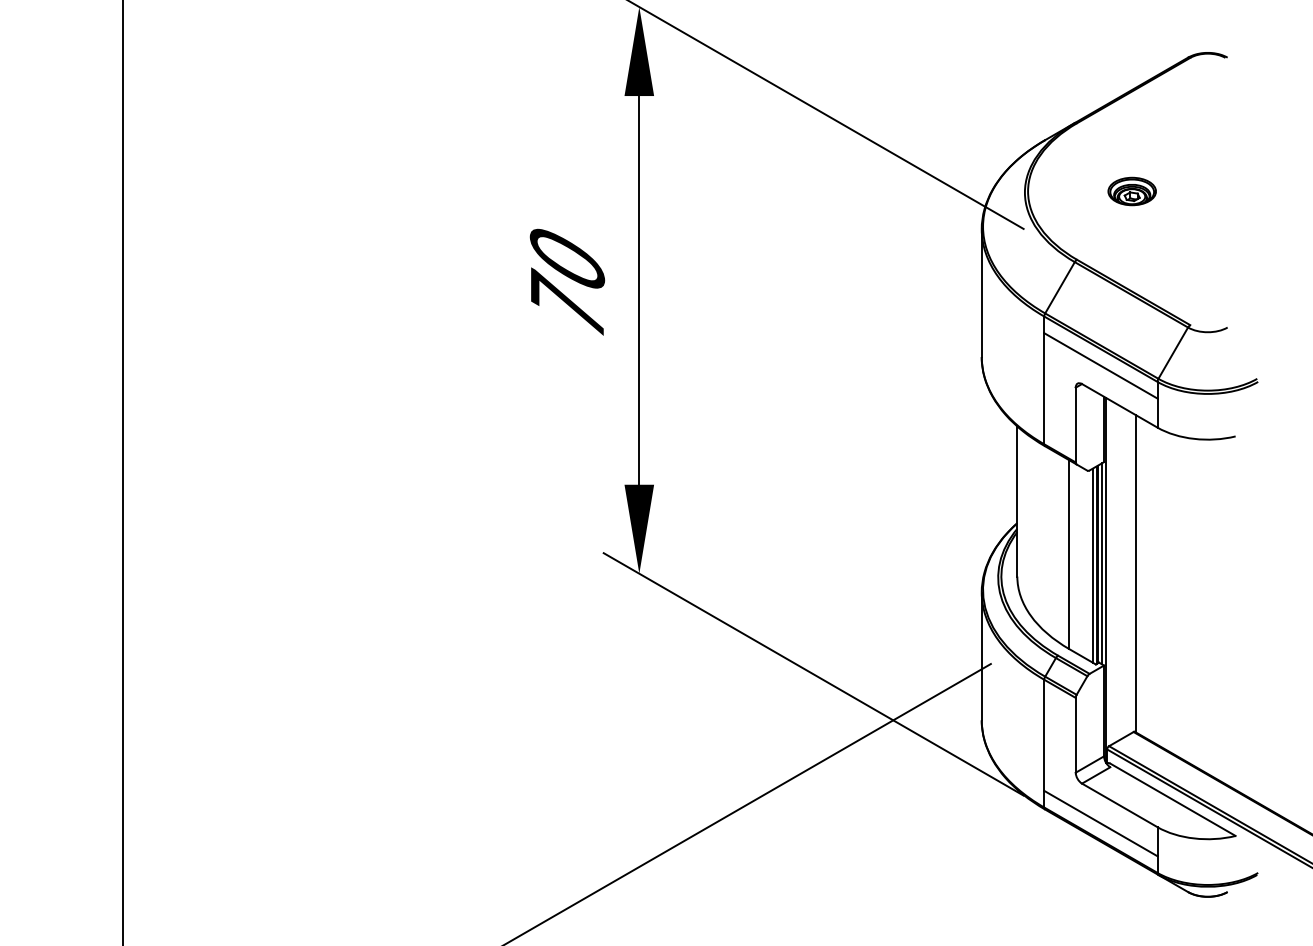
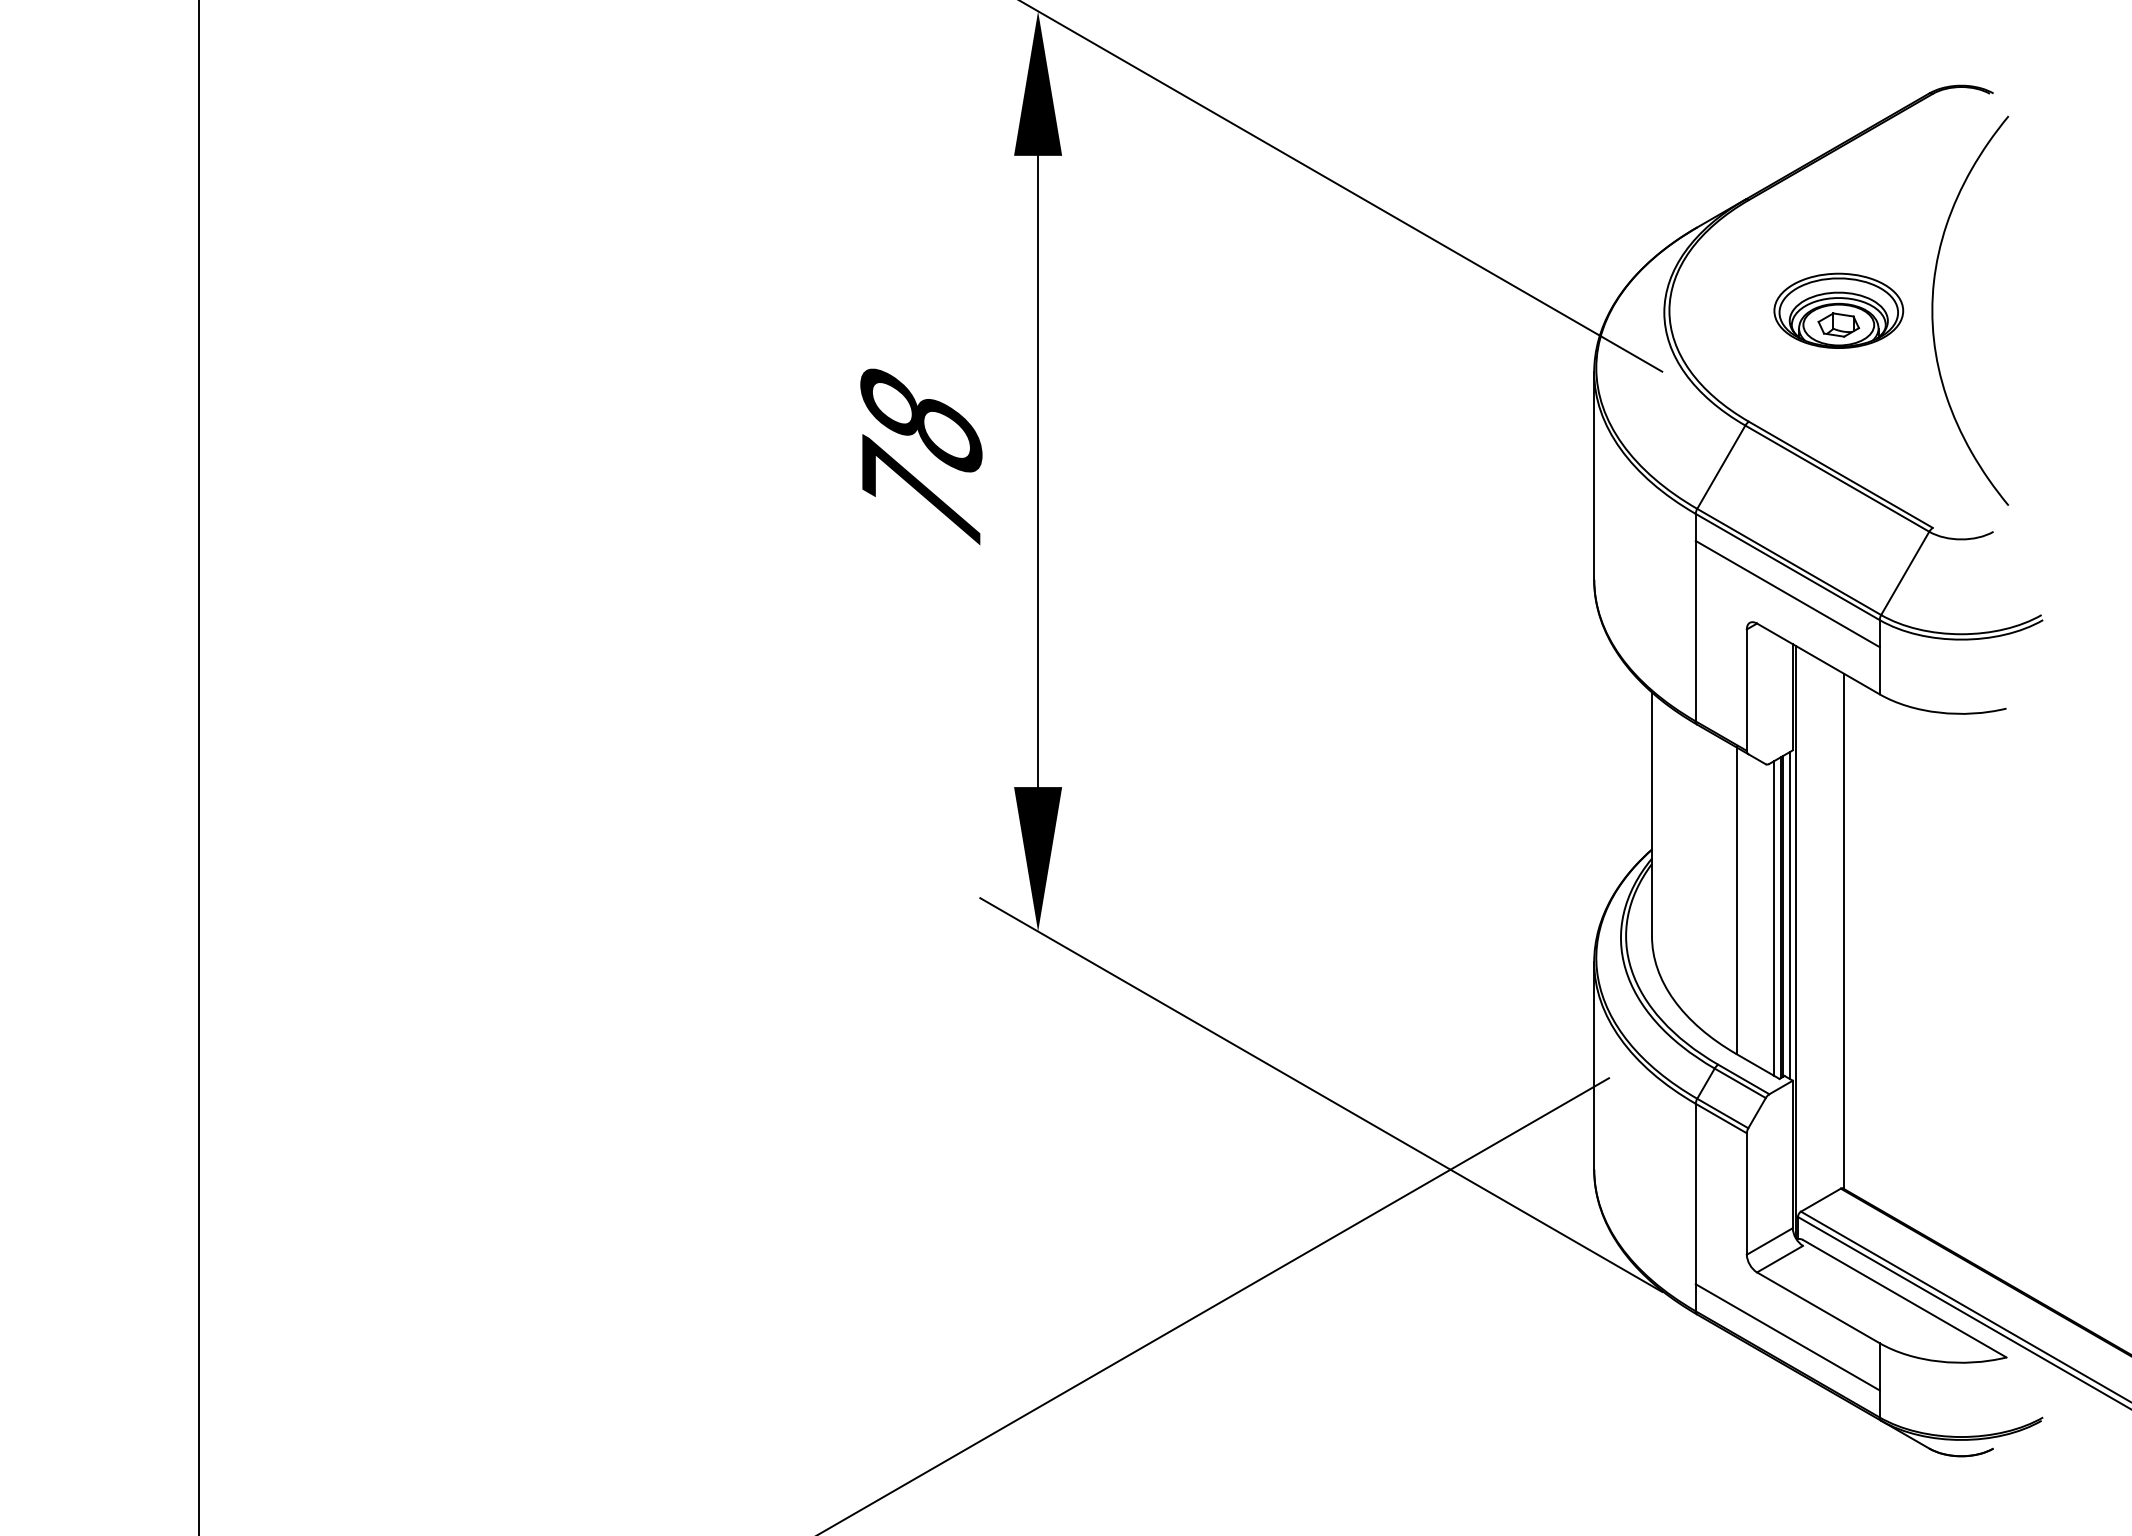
part: (1131, 191) -> (1837, 310), size x1.67
curve: (1190, 191) -> (1933, 310), added
text: (567, 258) -> (921, 419), 70 -> 78

